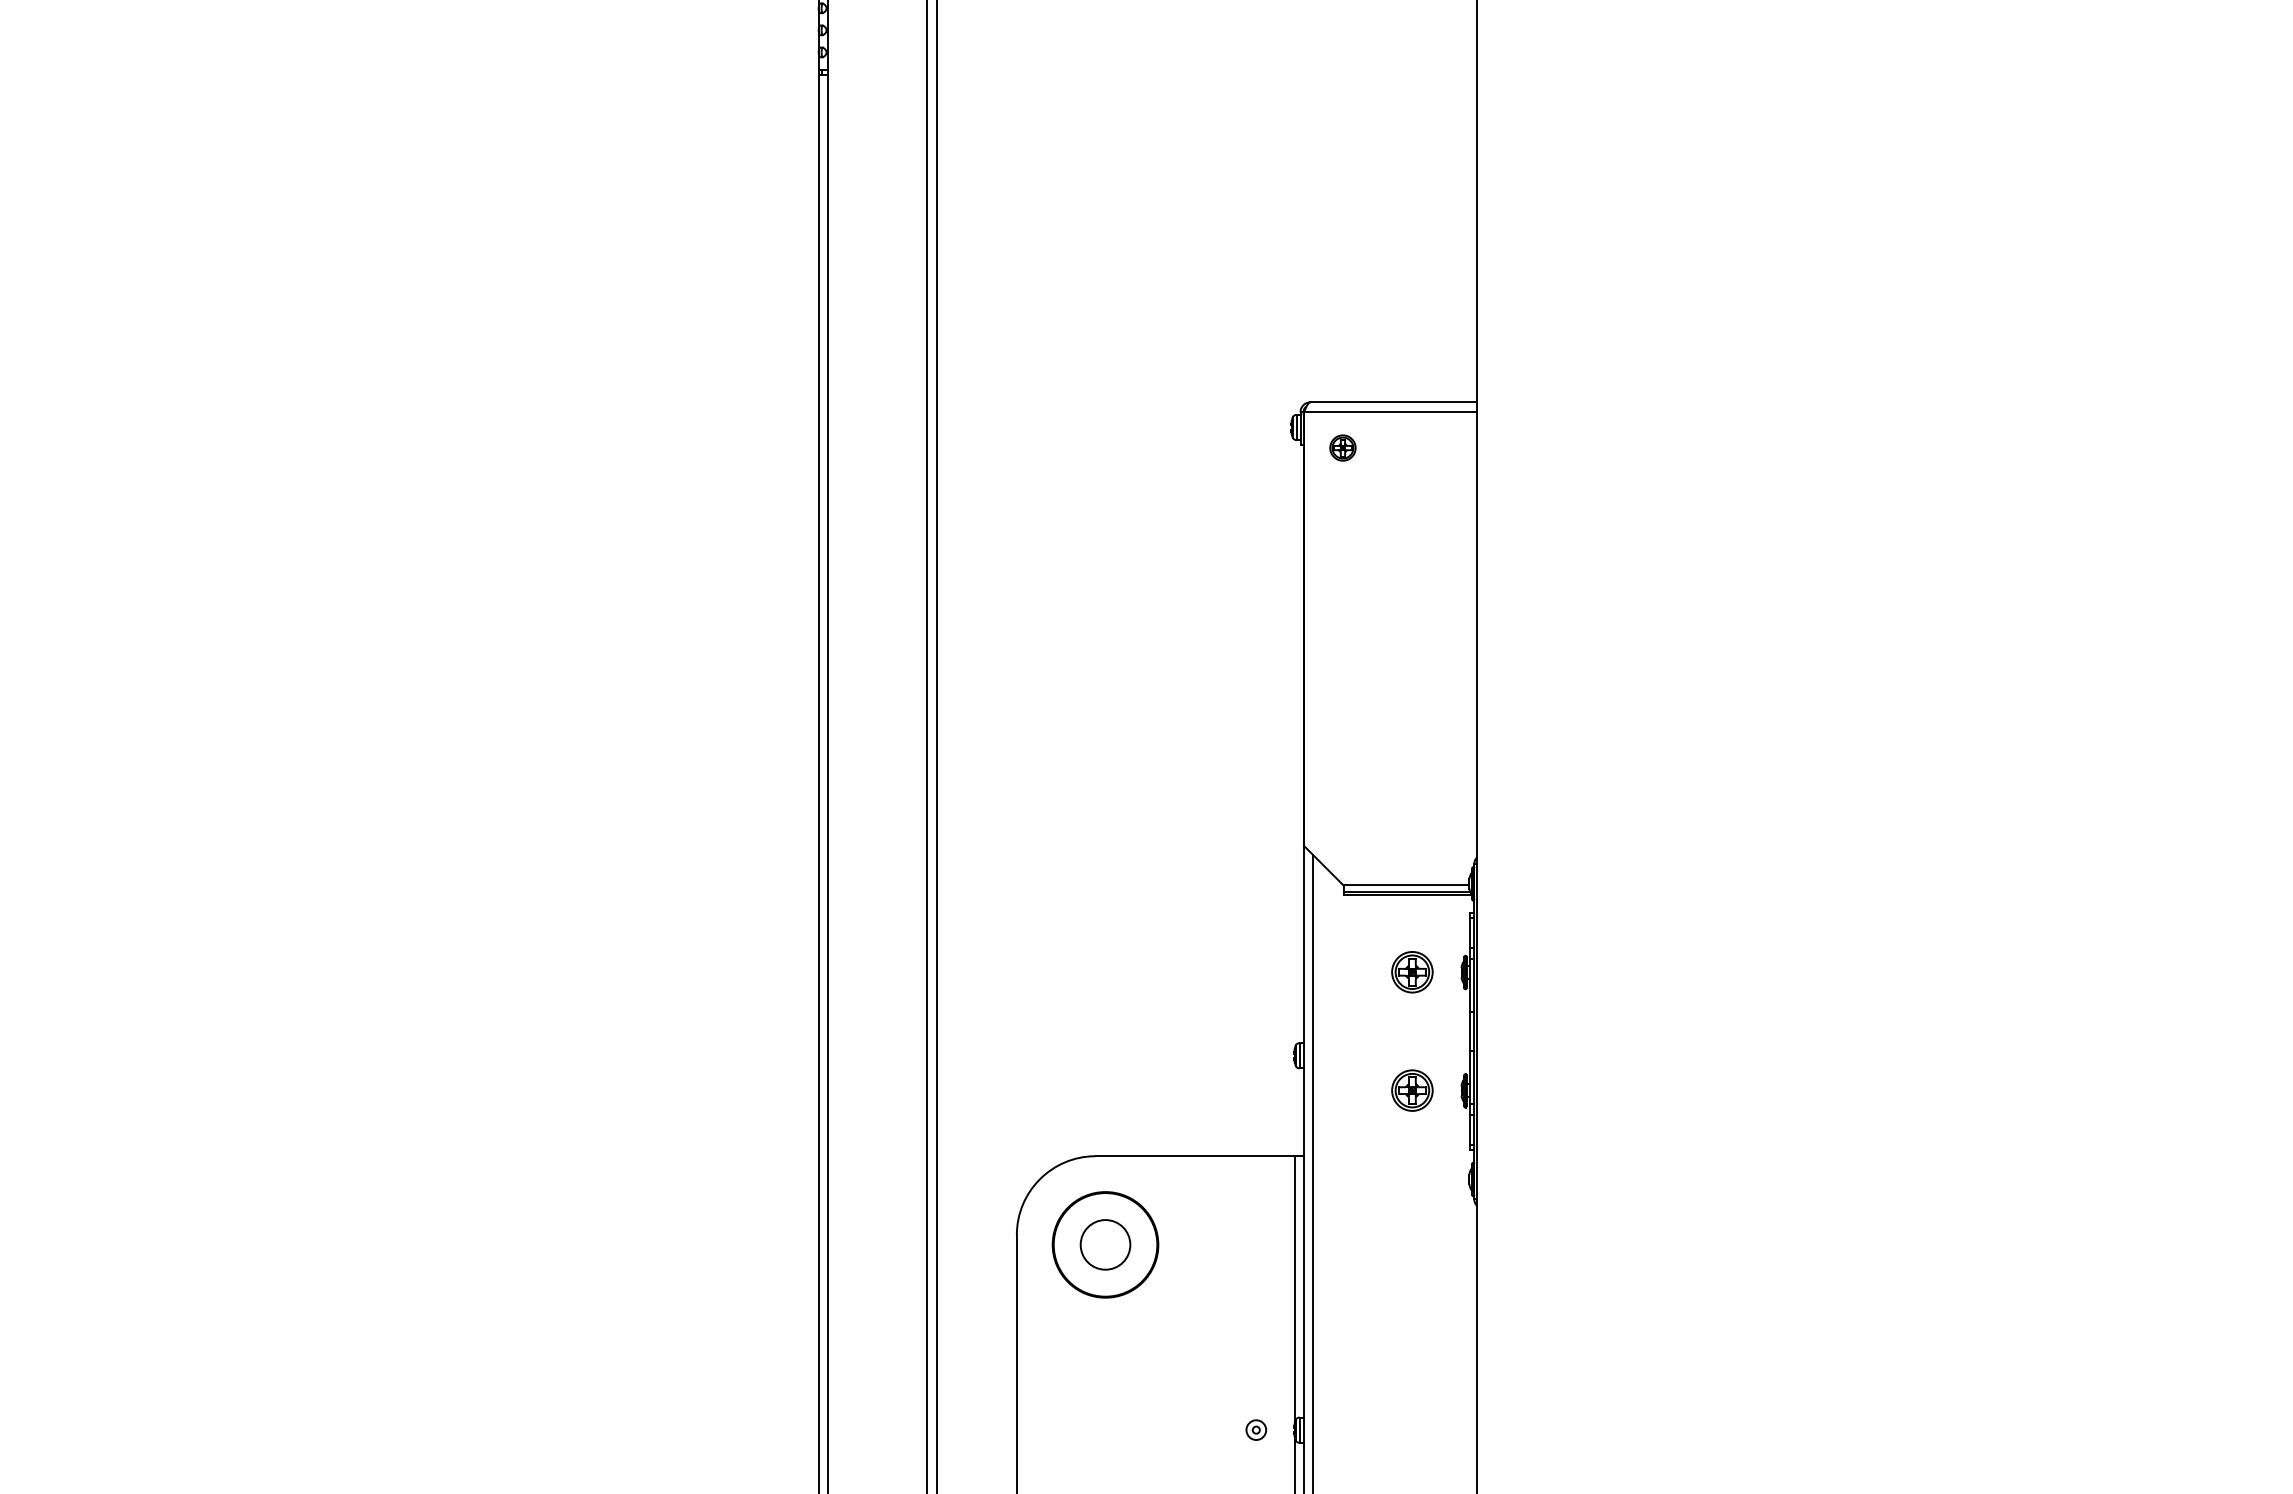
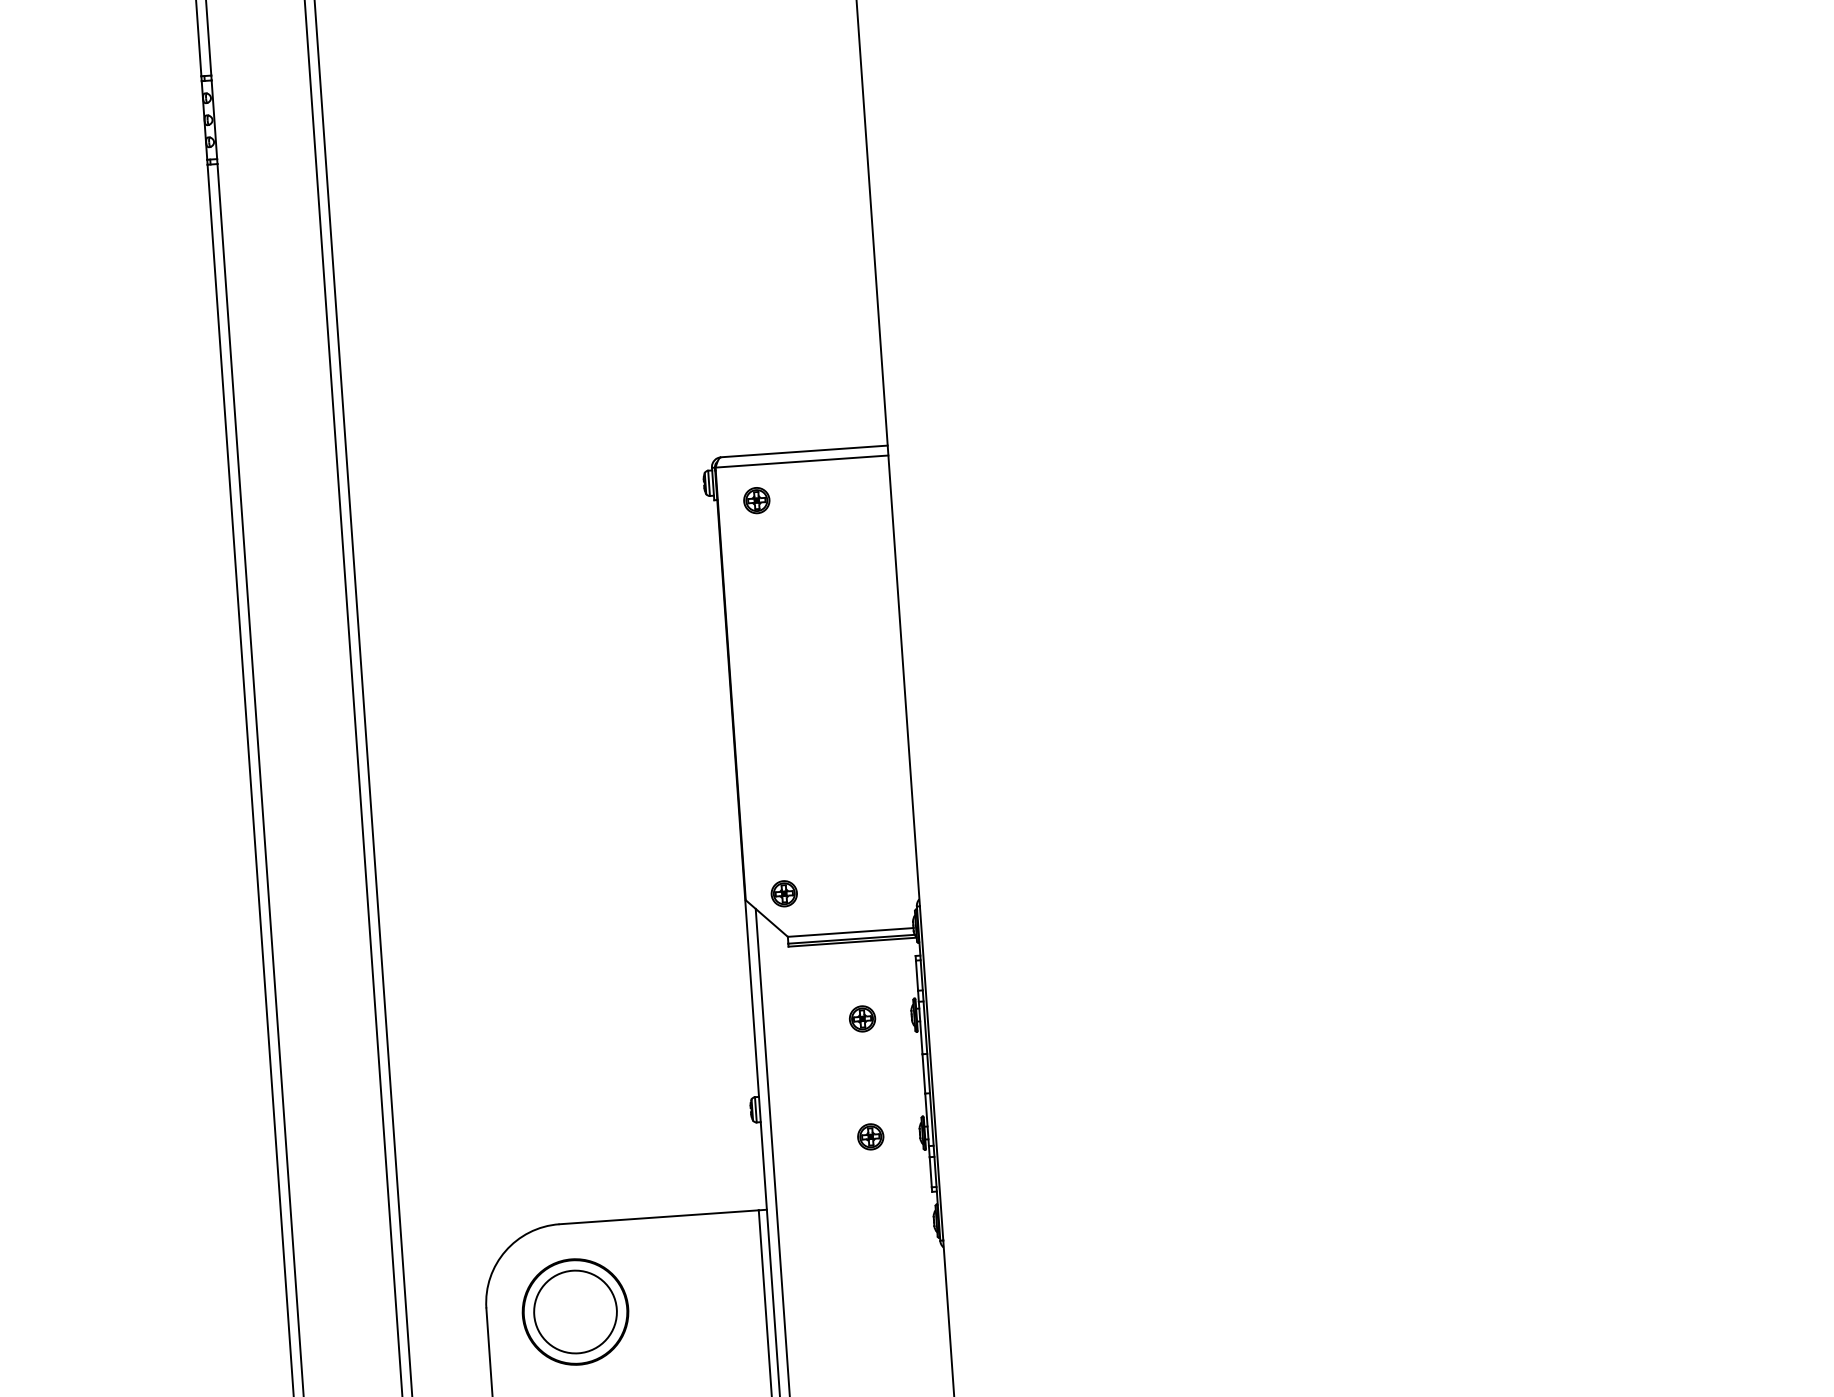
part: (1342, 841) -> (783, 893), added
part: (1411, 972) -> (861, 1018), size x0.62
part: (1411, 1090) -> (870, 1136), size x0.62
circle: (1105, 1244) -> (575, 1311), size x1.67

